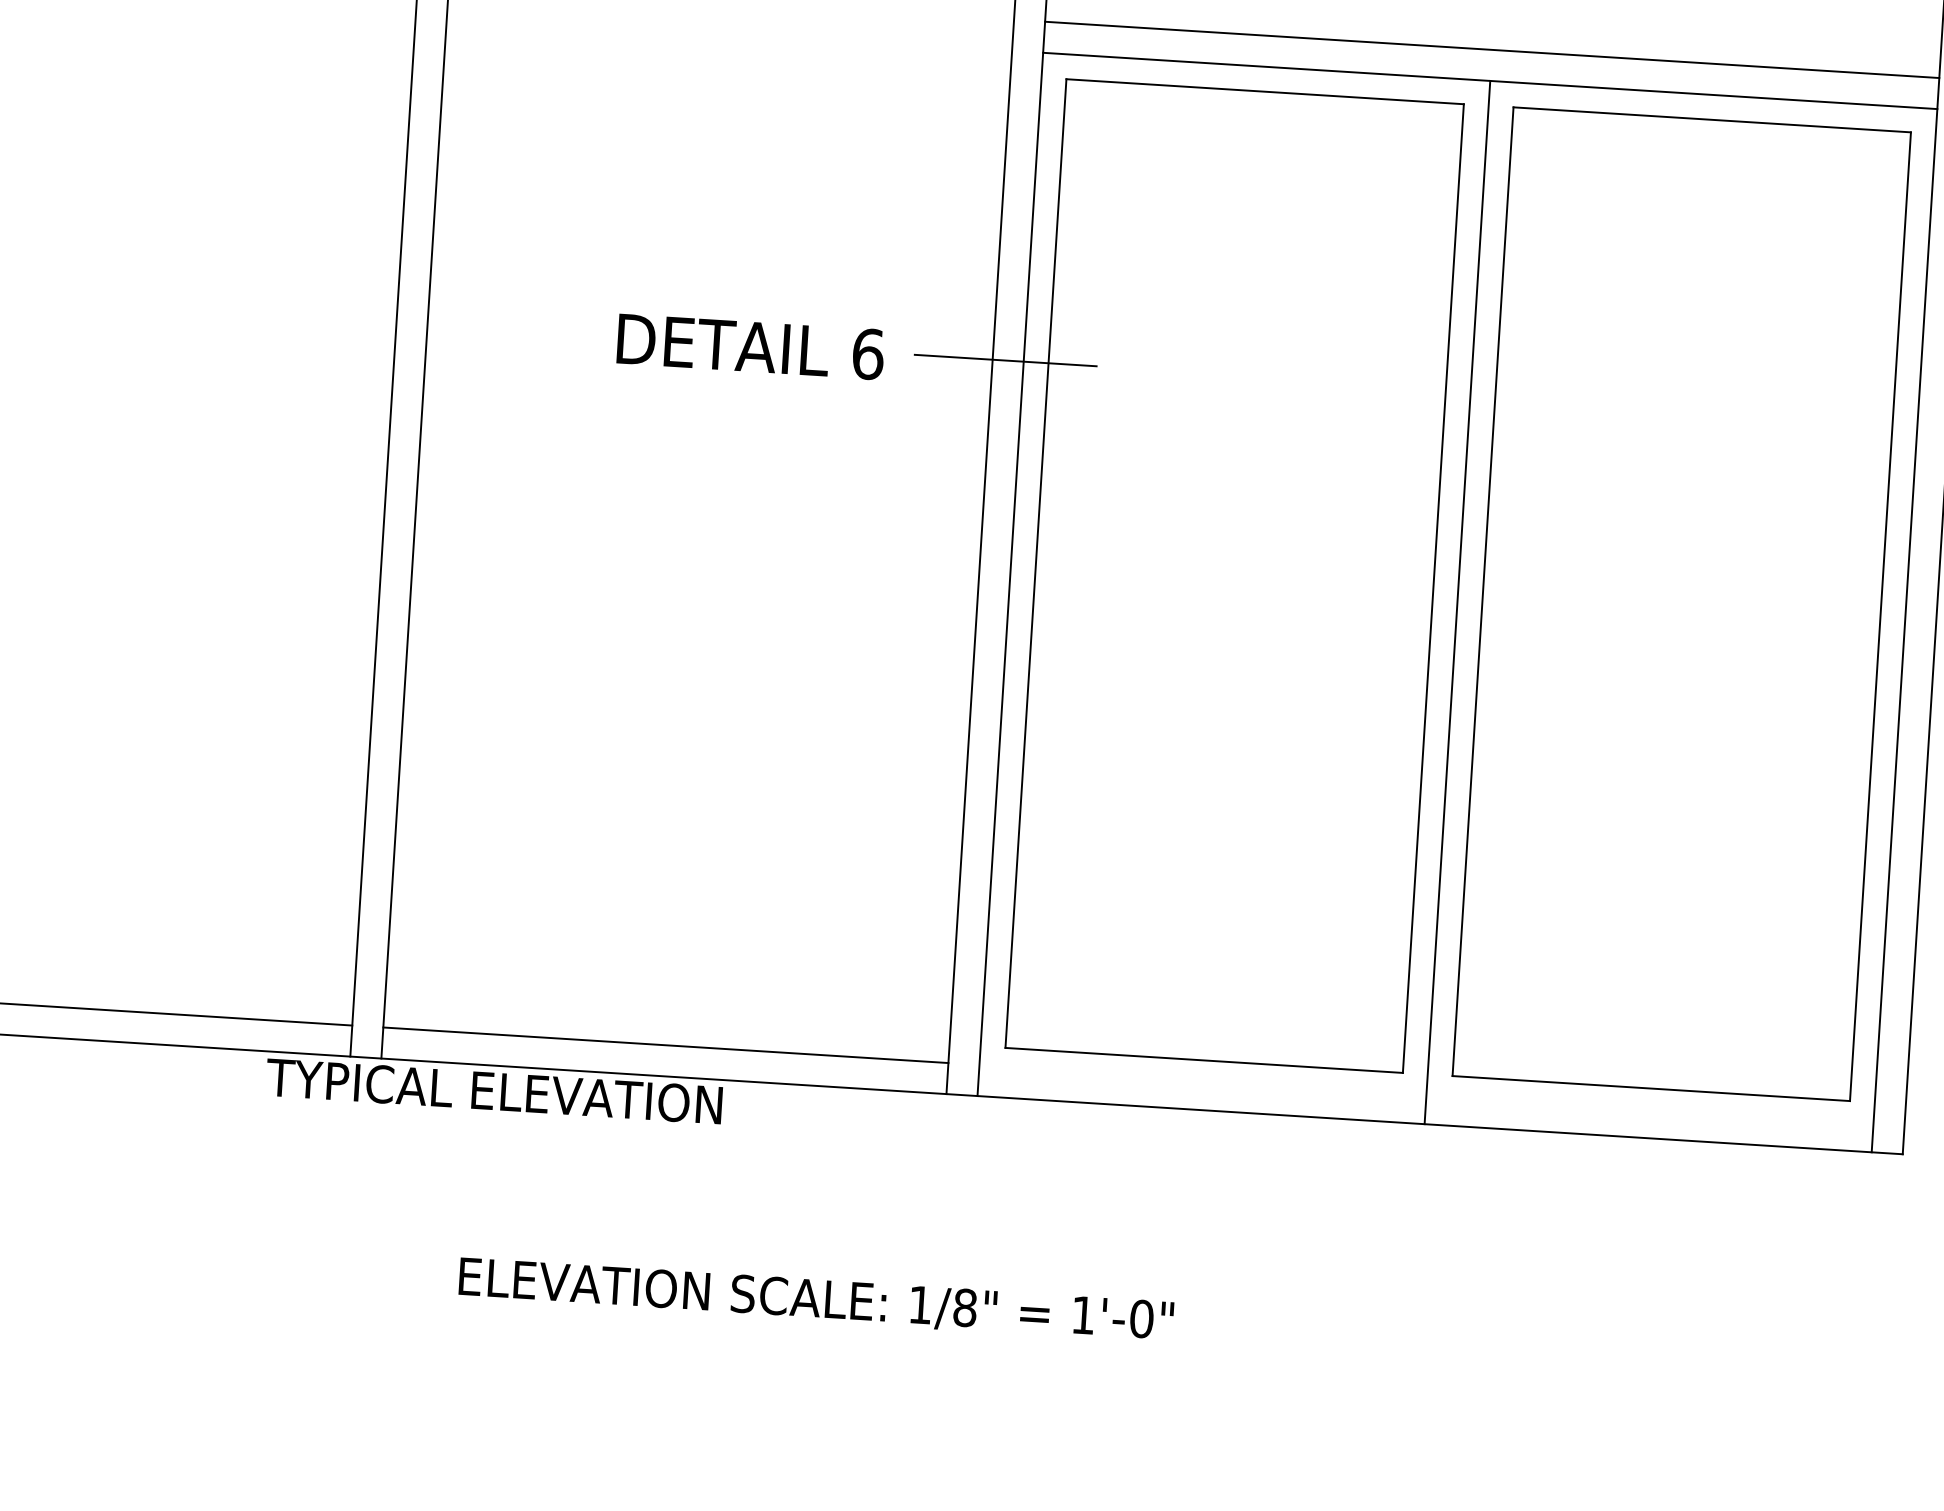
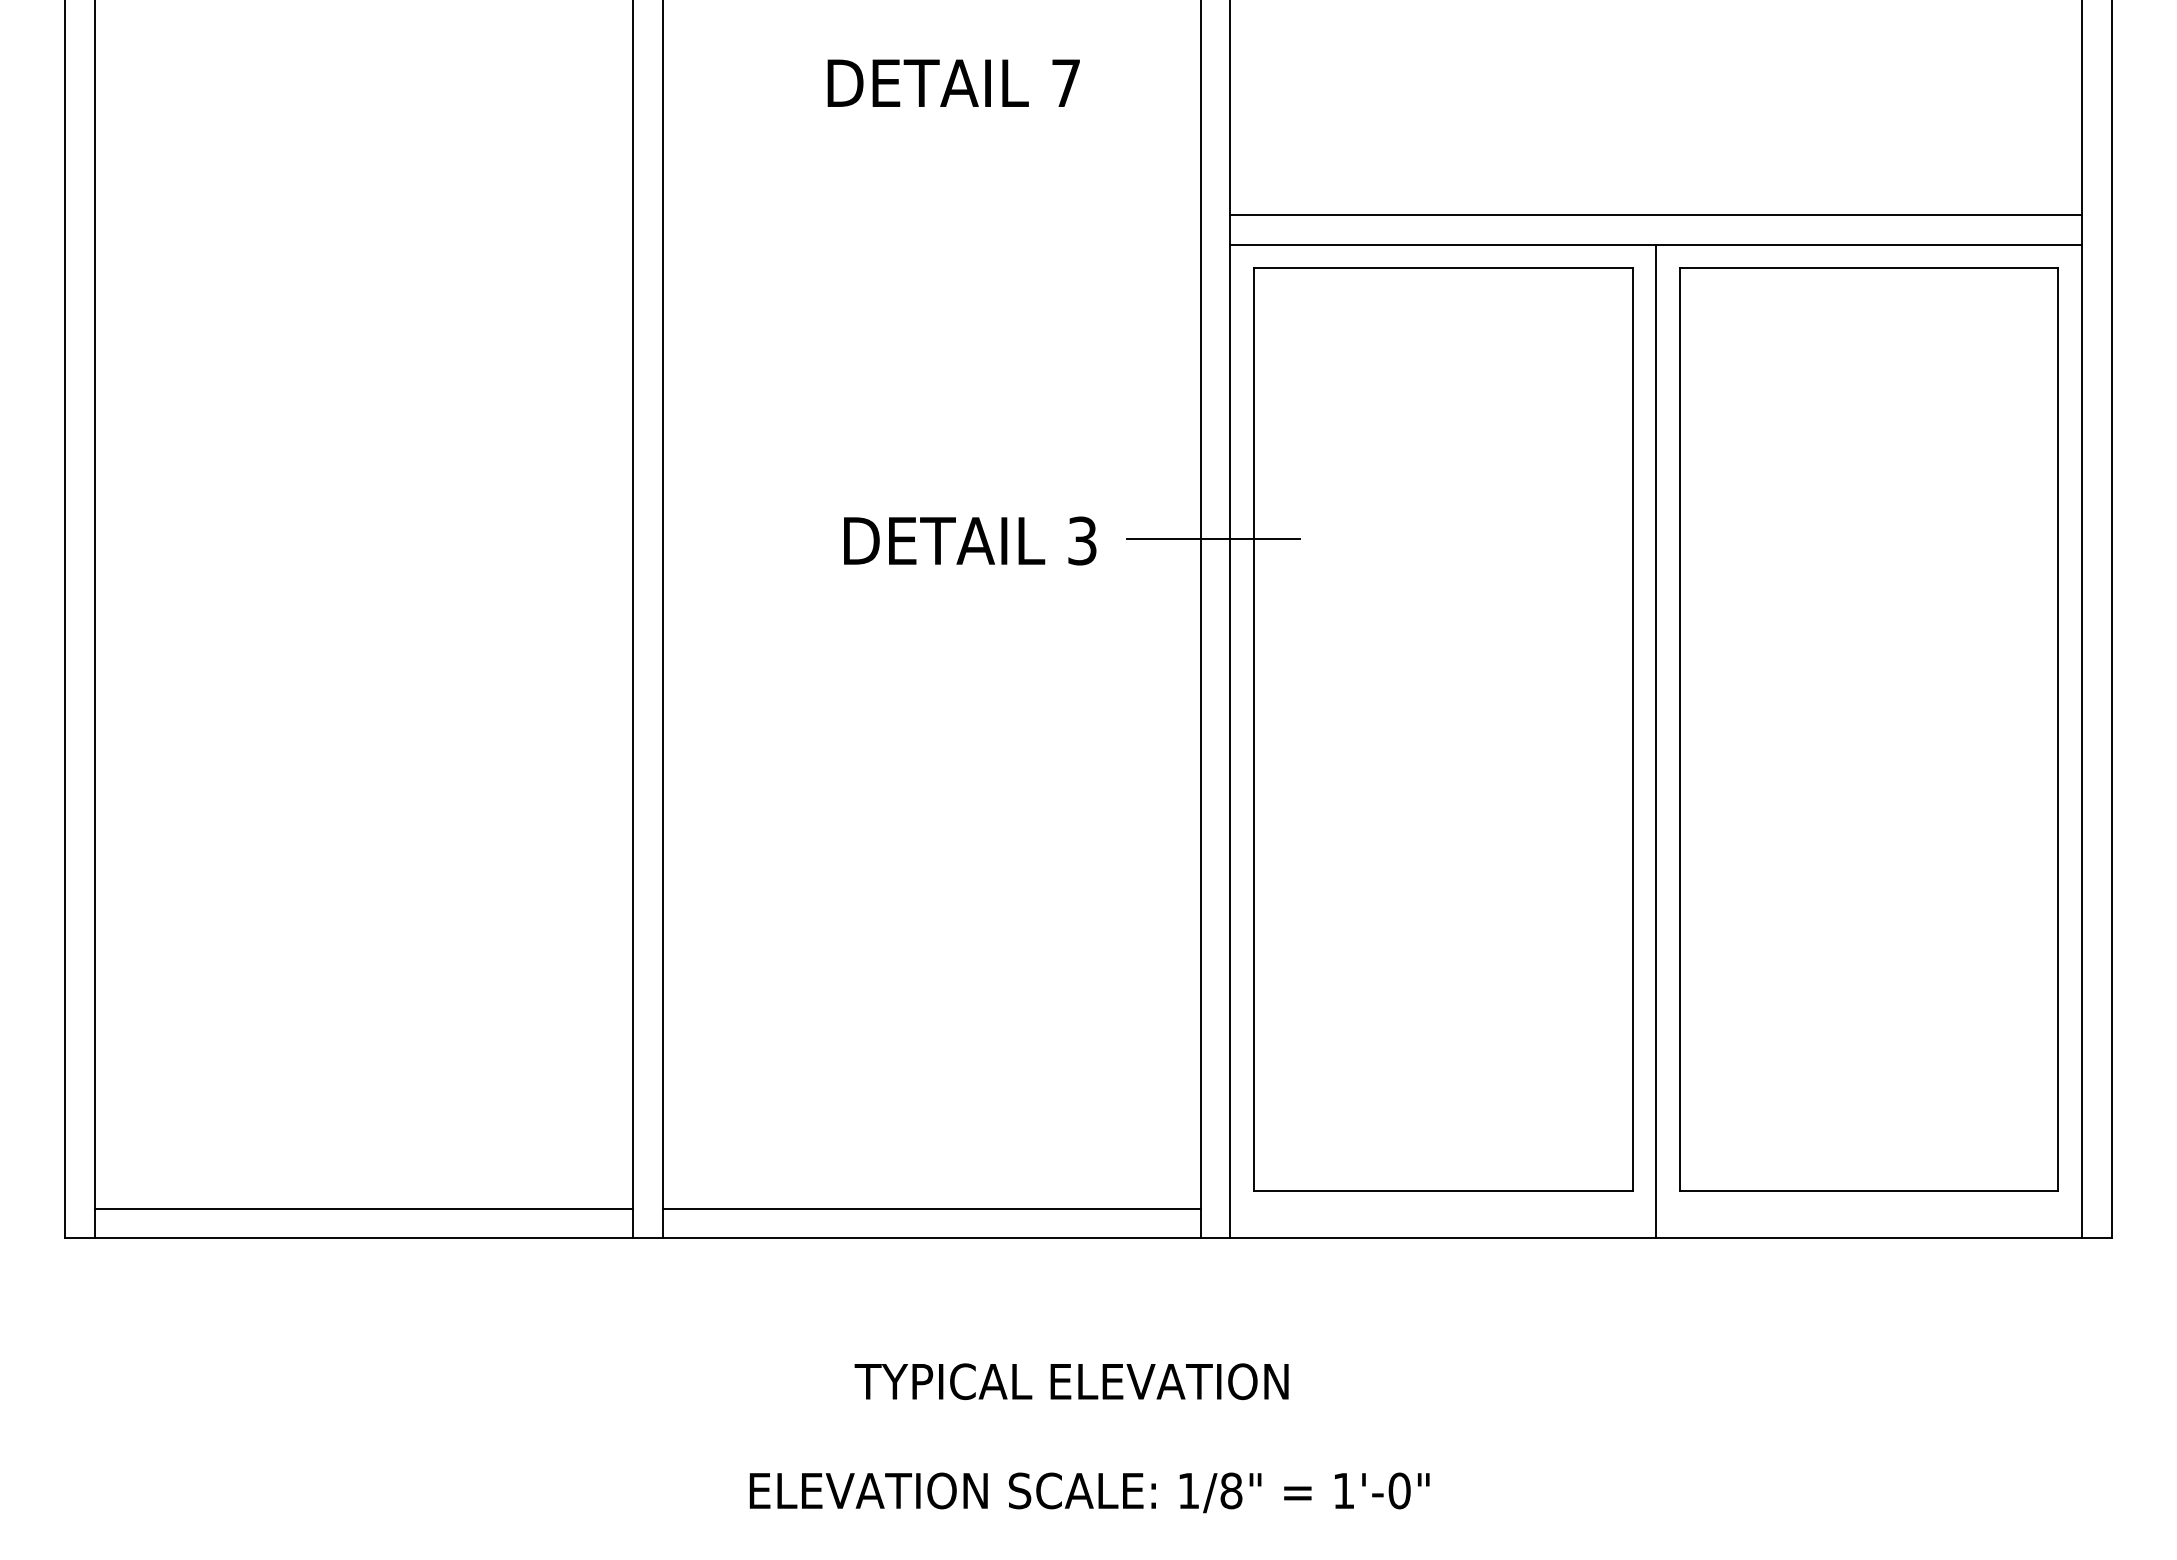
text: (868, 353) -> (1082, 540), 6 -> 3
text: (494, 1091) -> (1071, 1381), moved
text: (816, 1300) -> (1089, 1492), moved

